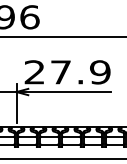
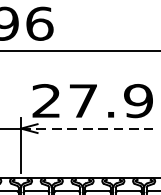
line: (64, 92) -> (88, 129), solid -> dashed

